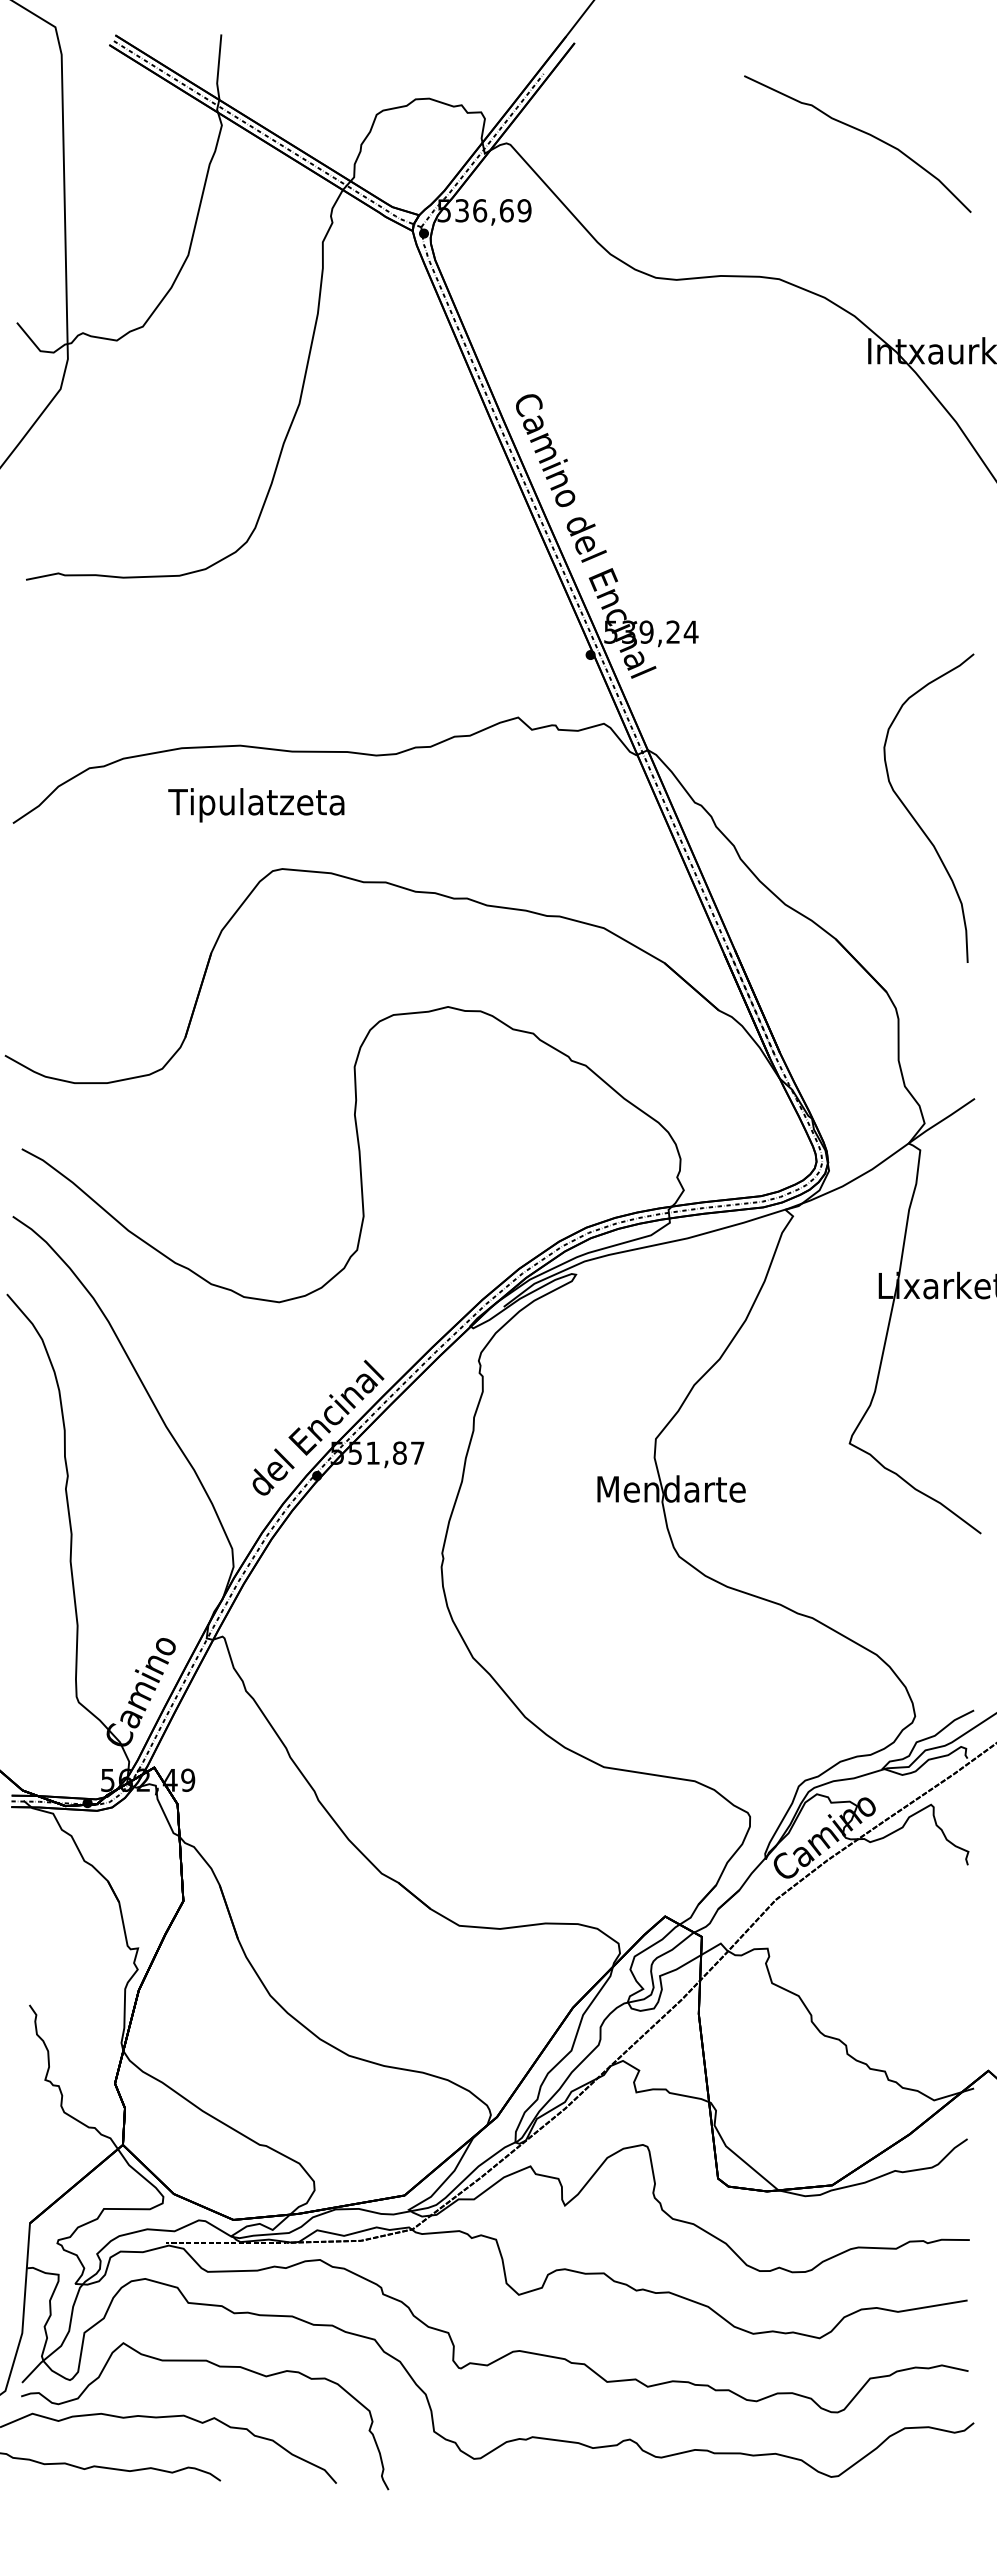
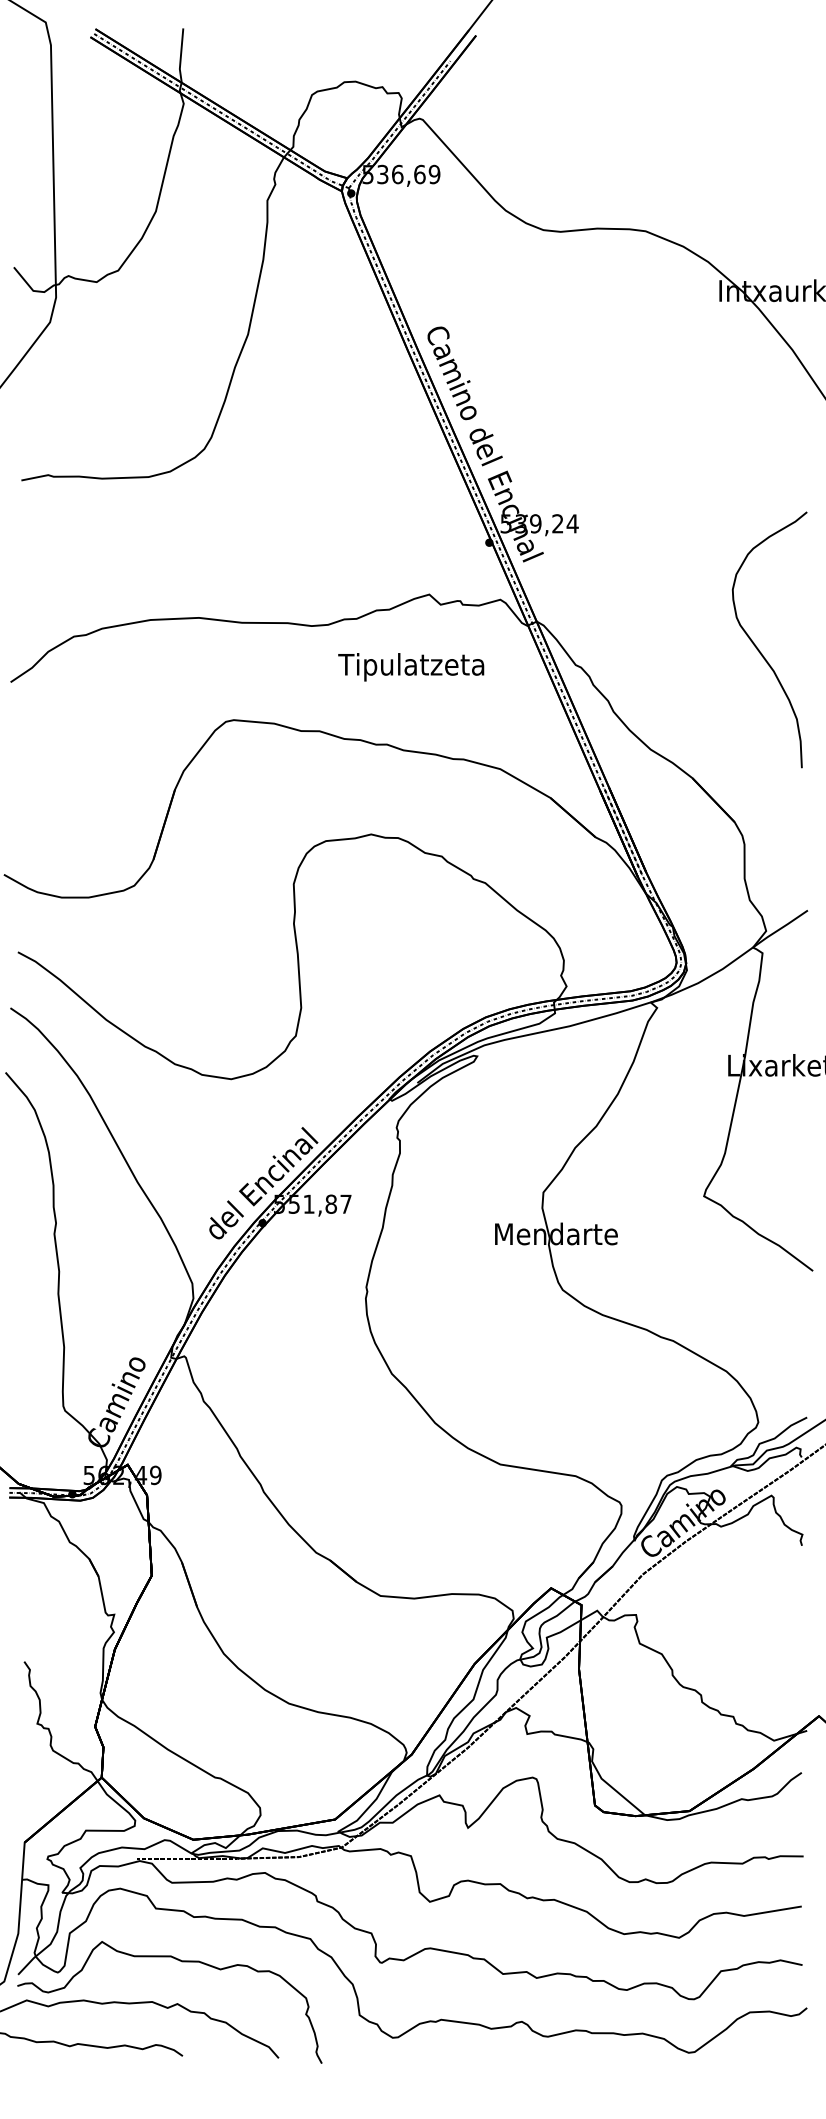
curve: (862, 132) -> (714, 109), removed
text: (256, 805) -> (411, 667), moved
curve: (914, 817) -> (757, 647), moved

